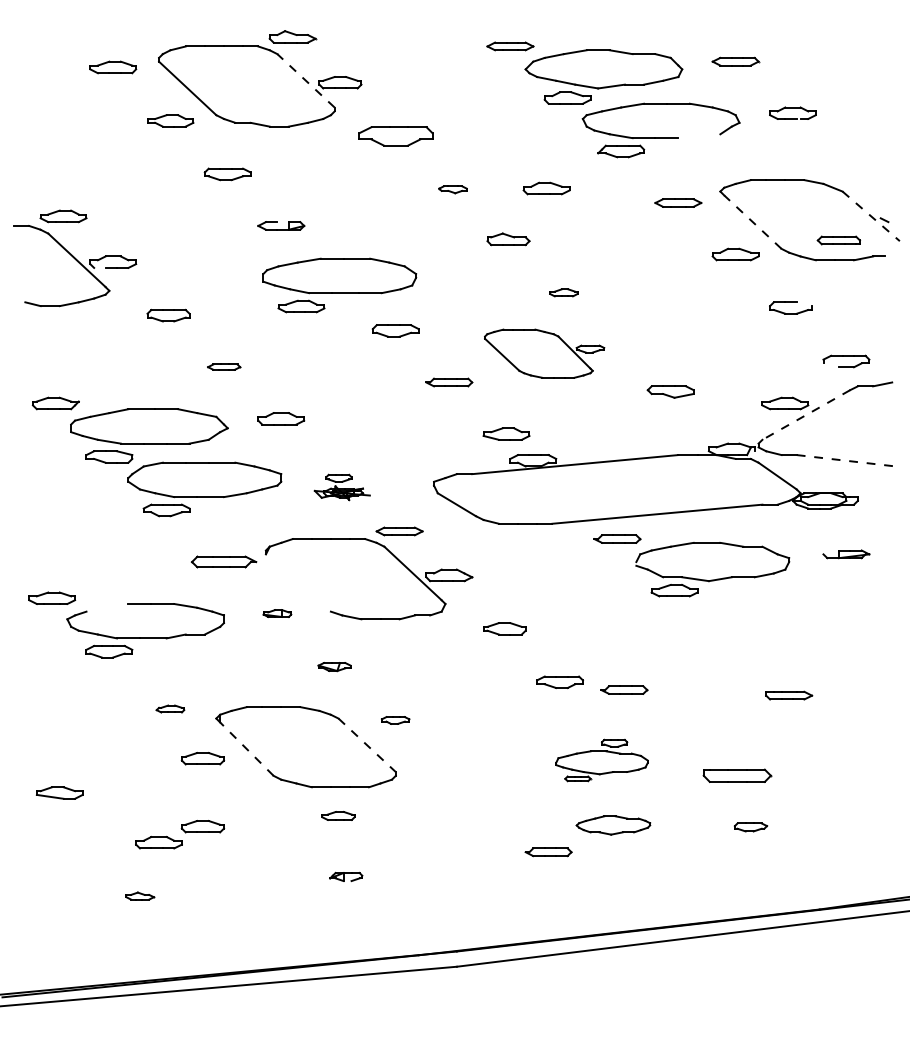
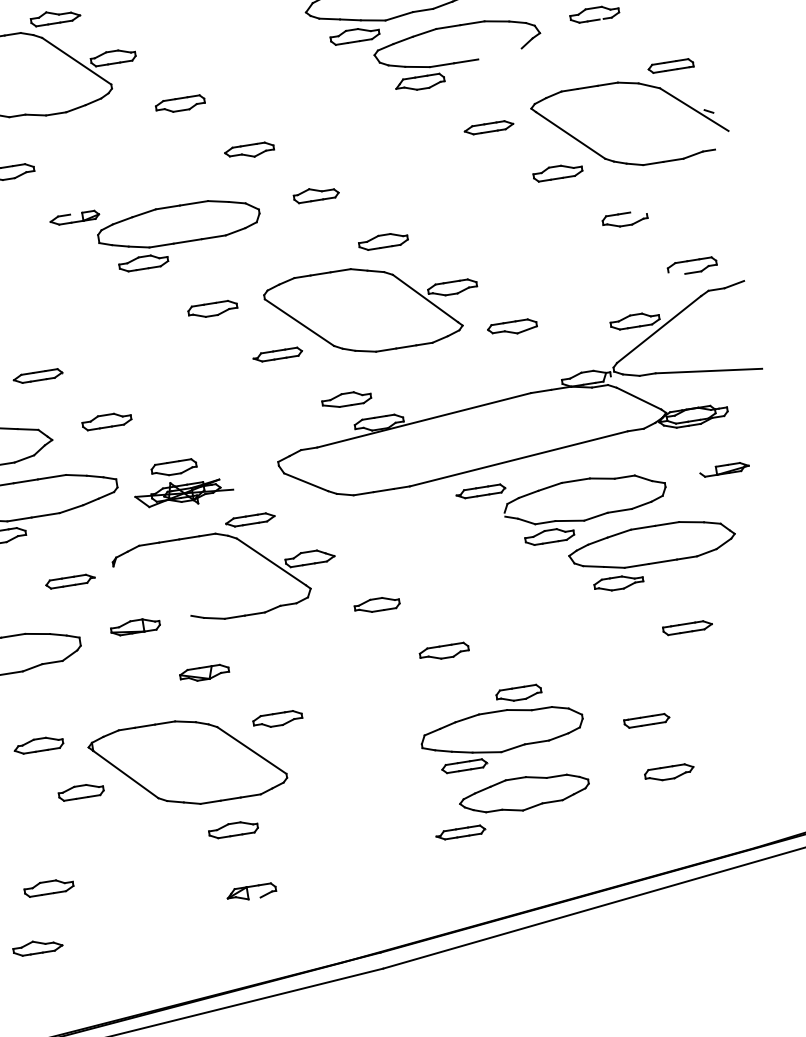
line: (305, 80) -> (76, 60), dashed -> solid
part: (395, 135) -> (180, 103), size x0.62
part: (546, 188) -> (347, 134), removed
part: (452, 189) -> (249, 151), size x1.67
line: (871, 216) -> (694, 109), dashed -> solid
line: (752, 221) -> (570, 134), dashed -> solid
part: (838, 240) -> (670, 66), moved
part: (339, 285) -> (180, 234), moved
part: (563, 292) -> (383, 241), size x1.67
part: (544, 353) -> (373, 308), size x1.67
part: (224, 366) -> (38, 375), size x1.43
line: (805, 415) -> (658, 330), dashed -> solid
line: (846, 460) -> (708, 370), dashed -> solid
part: (342, 487) -> (182, 483), size x1.67
part: (223, 561) -> (69, 580), size x0.71
part: (277, 613) -> (135, 626), size x1.67
part: (767, 622) -> (652, 554), added
part: (334, 666) -> (204, 672), size x1.43
part: (624, 689) -> (513, 648), removed
part: (170, 708) -> (38, 744), size x1.67
part: (395, 720) -> (277, 719), size x1.67
line: (367, 745) -> (252, 750), dashed -> solid
line: (246, 749) -> (125, 775), dashed -> solid
part: (601, 760) -> (501, 727), size x1.67
part: (737, 775) -> (646, 720), size x0.62
part: (338, 815) -> (233, 829), size x1.43
part: (613, 825) -> (524, 793), size x1.67
part: (202, 826) -> (92, 863), removed
part: (750, 827) -> (669, 773), size x1.43
part: (346, 876) -> (251, 892), size x1.43
part: (140, 895) -> (38, 946), size x1.67

